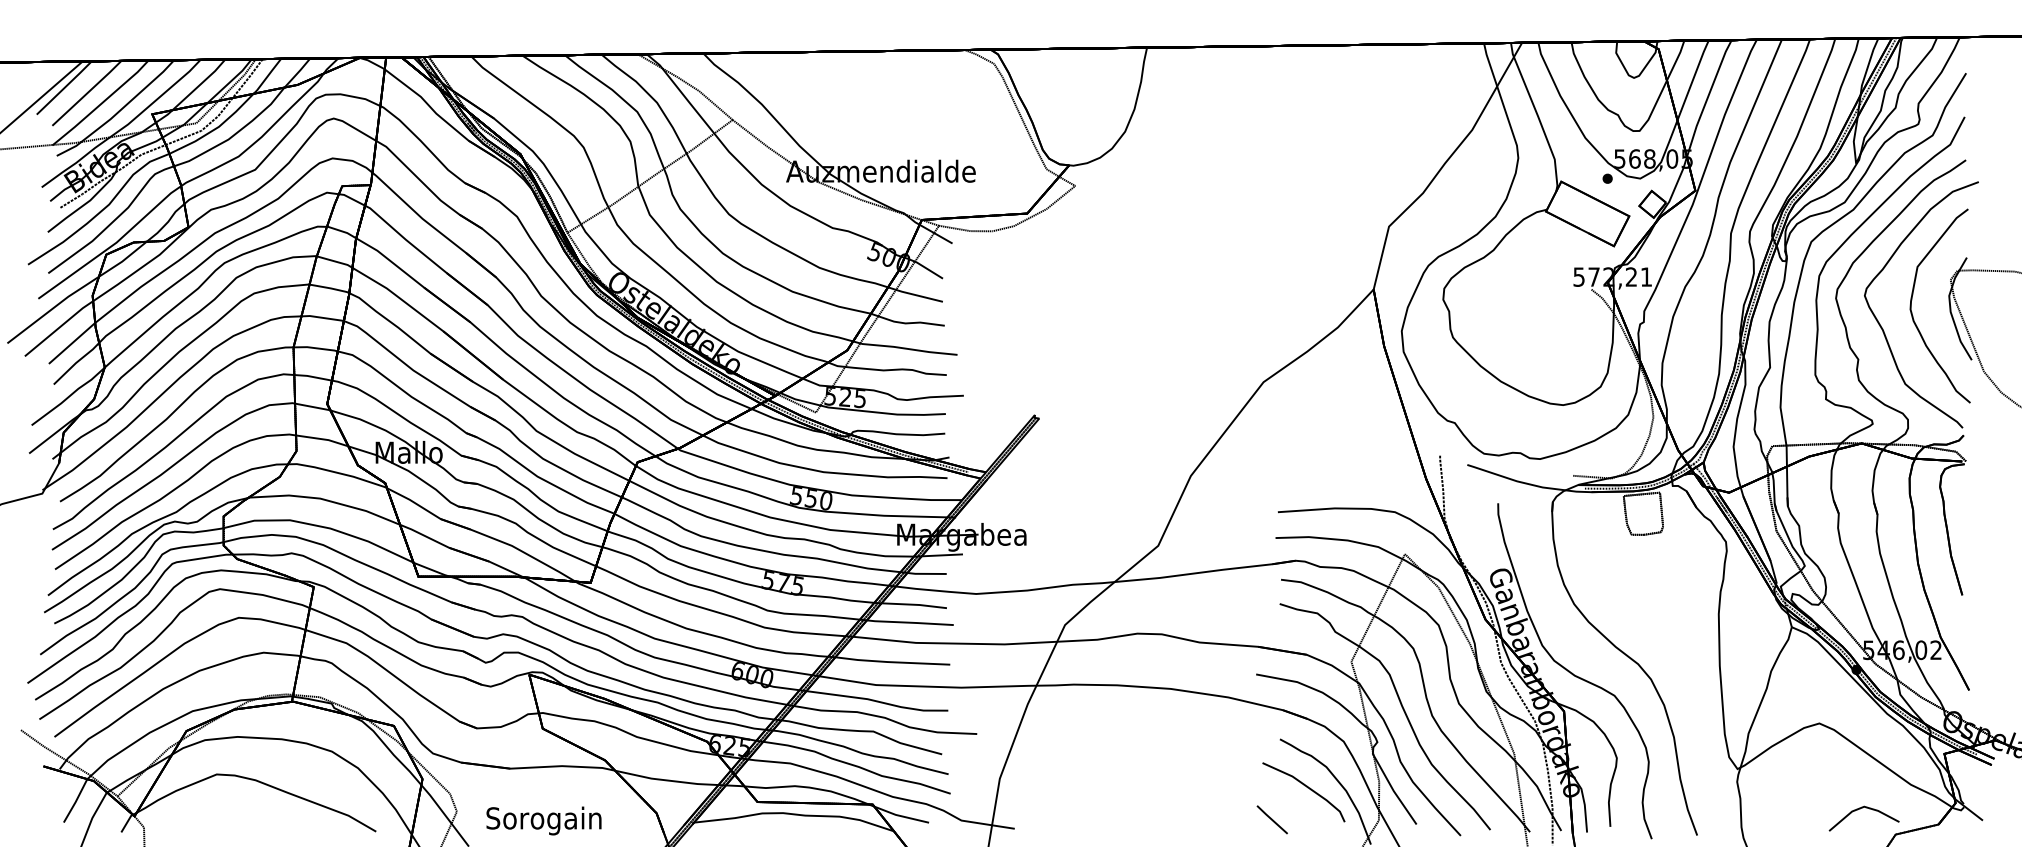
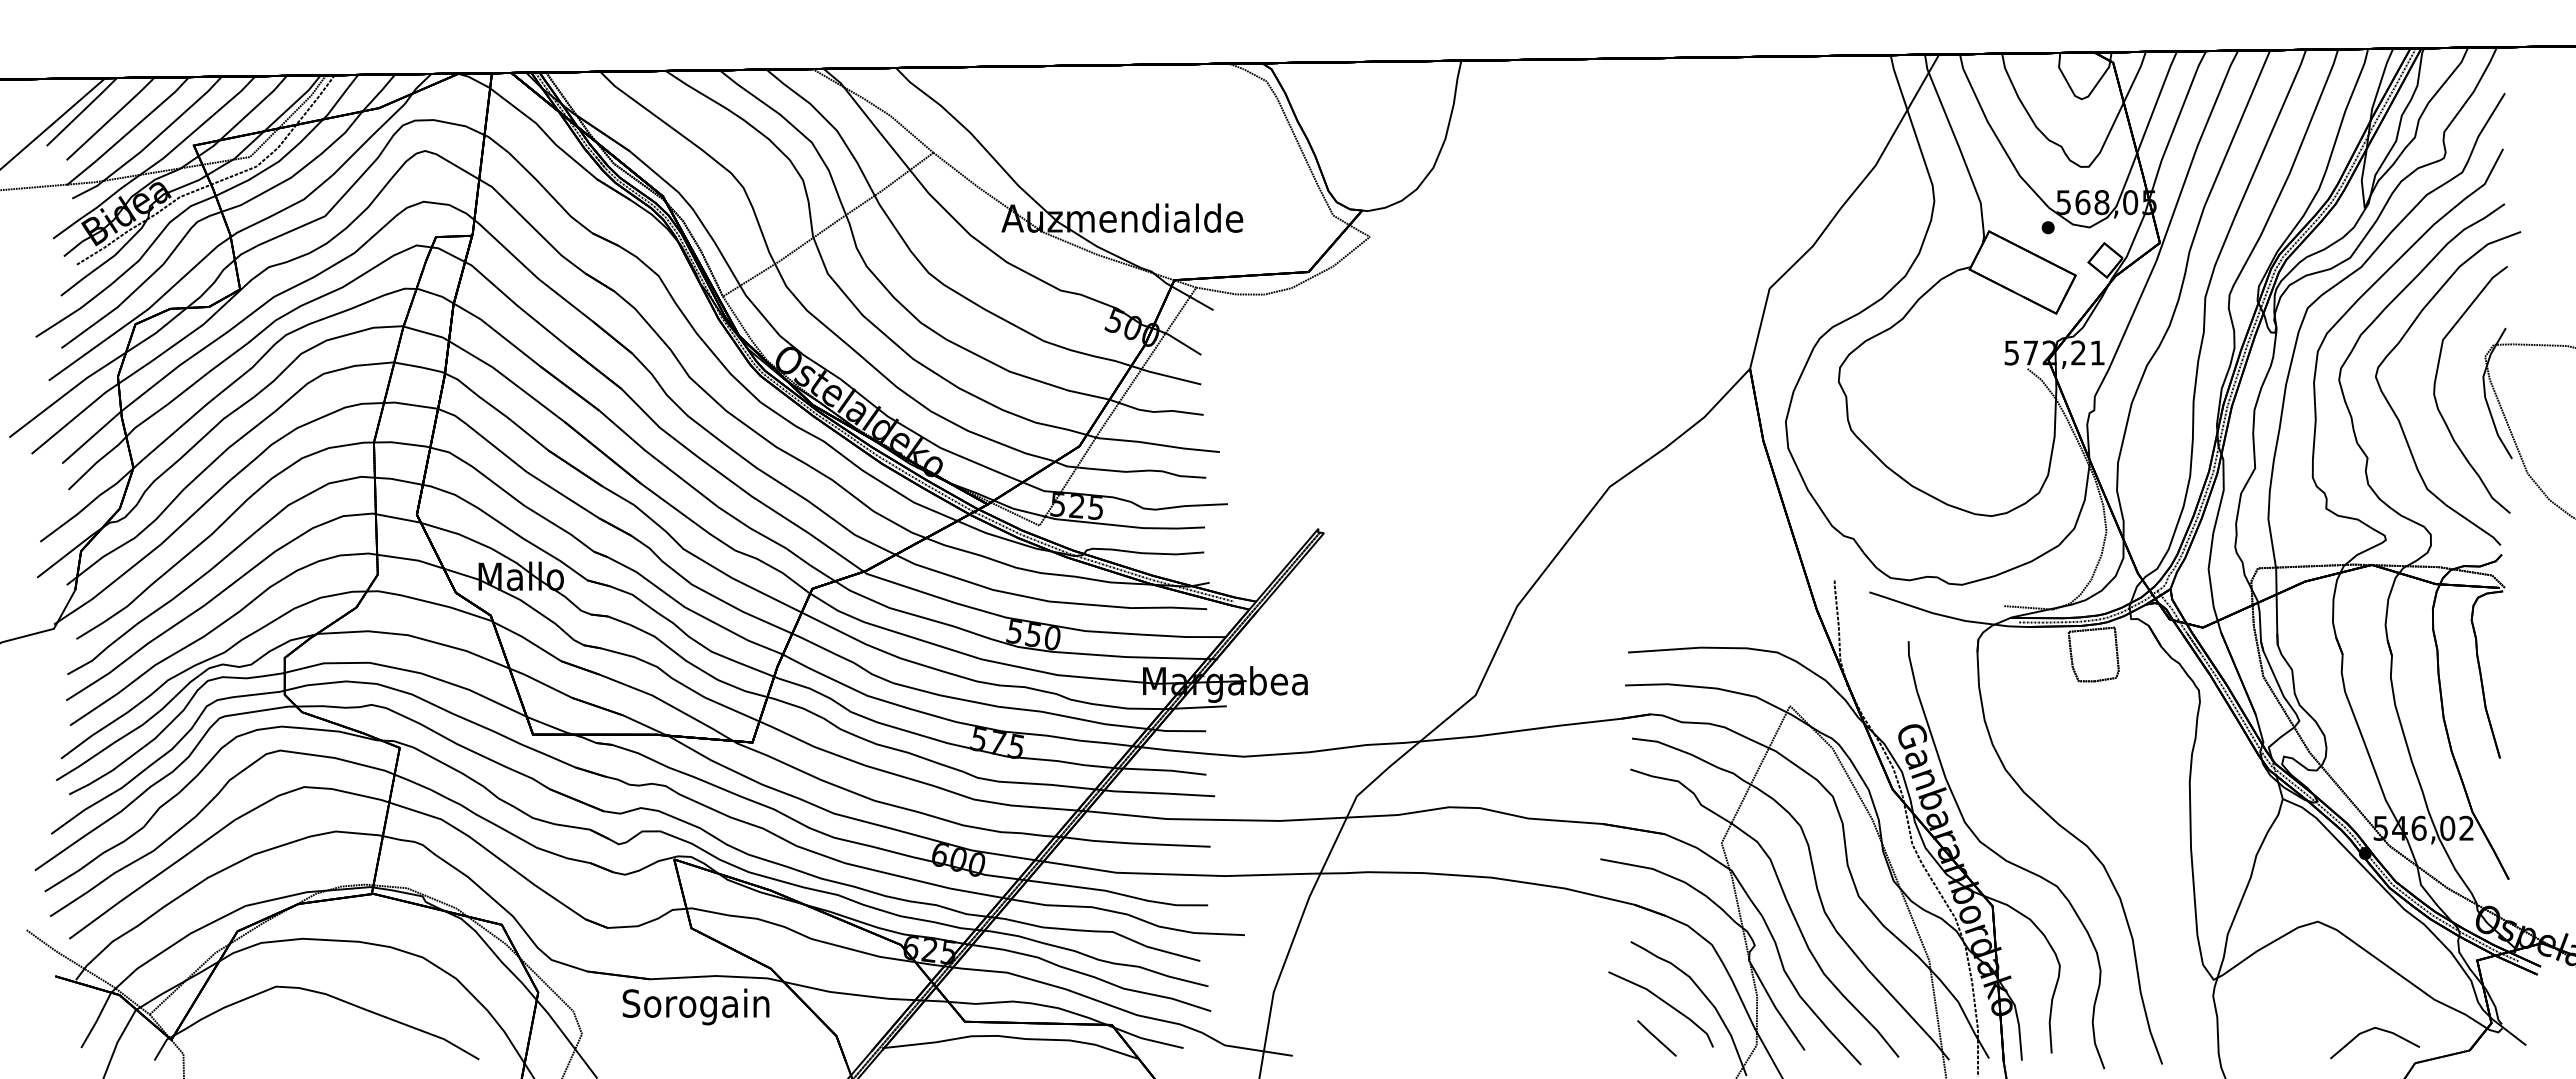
line: (1271, 819) -> (1656, 1038), moved
text: (543, 820) -> (695, 1006), moved

